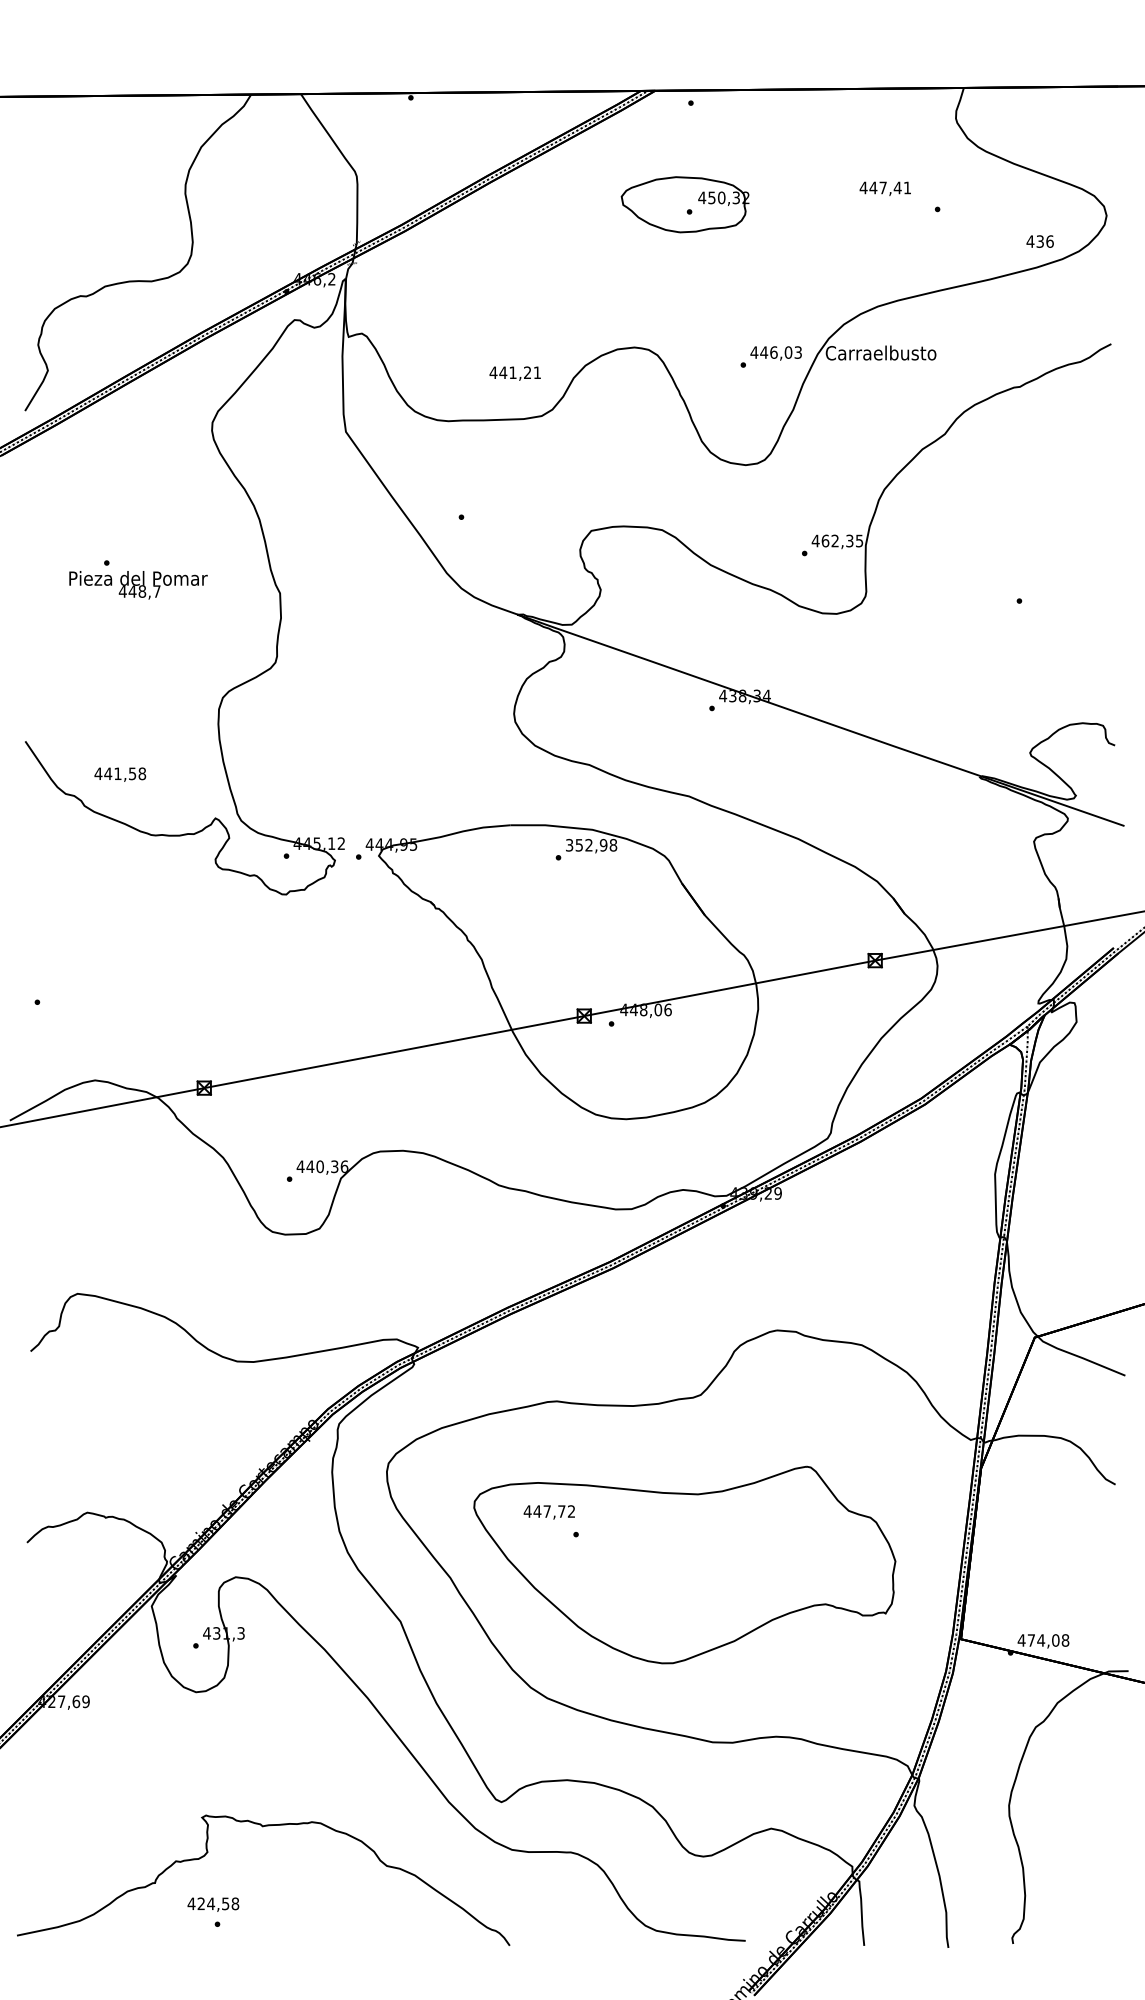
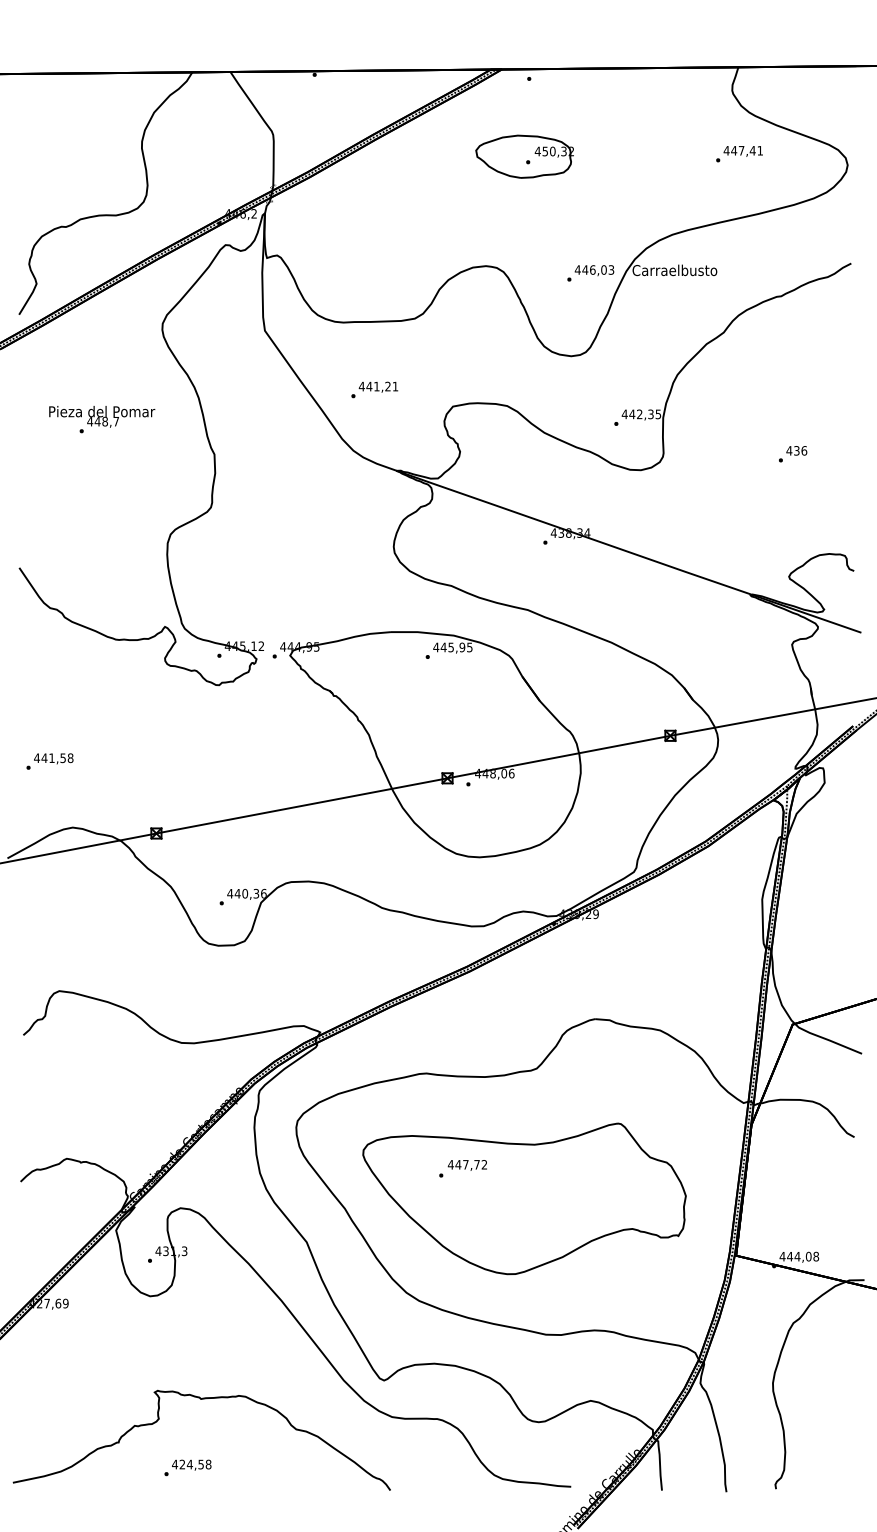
text: (884, 188) -> (742, 151), moved
text: (1039, 241) -> (796, 450), moved
text: (514, 373) -> (377, 387), moved
text: (825, 540) -> (632, 413), 462,35 -> 442,35
text: (138, 585) -> (102, 417), moved
text: (120, 774) -> (53, 758), moved
text: (591, 844) -> (453, 646), 352,98 -> 445,95
text: (548, 1512) -> (466, 1165), moved
text: (1031, 1640) -> (790, 1256), 474,08 -> 444,08
text: (213, 1904) -> (191, 1465), moved

